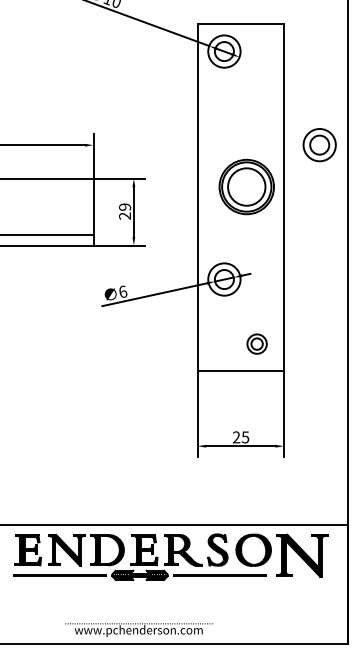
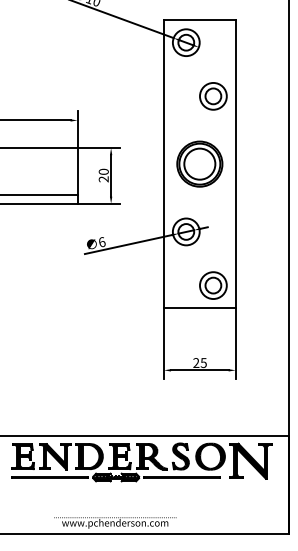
part: (319, 145) -> (213, 96), moved
part: (246, 186) -> (199, 163), moved
text: (124, 206) -> (103, 171), 29 -> 20
part: (257, 344) -> (213, 285), size x1.67

